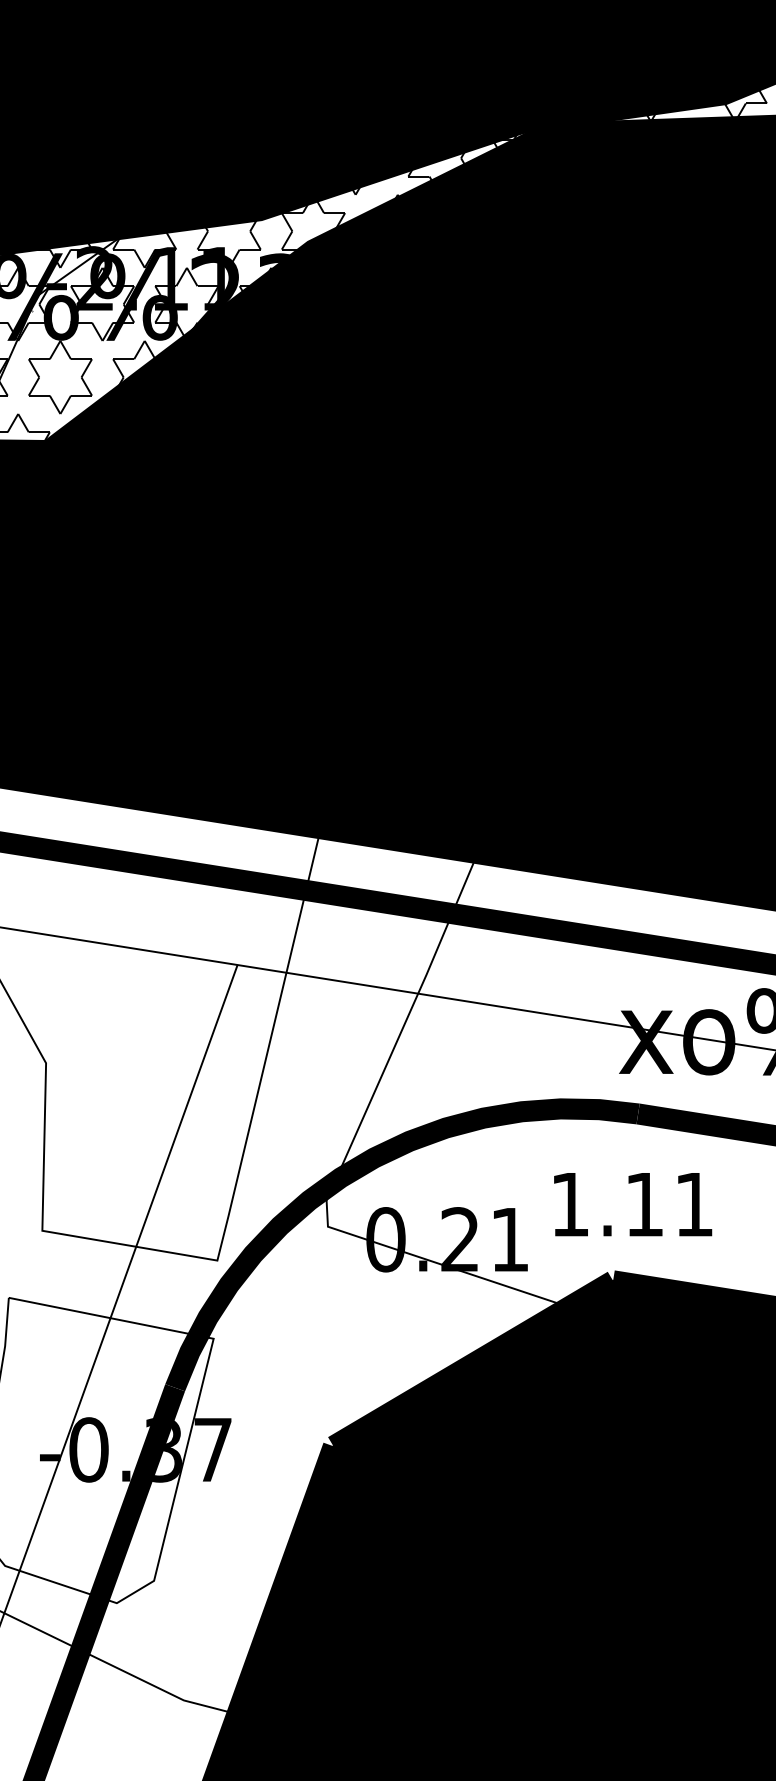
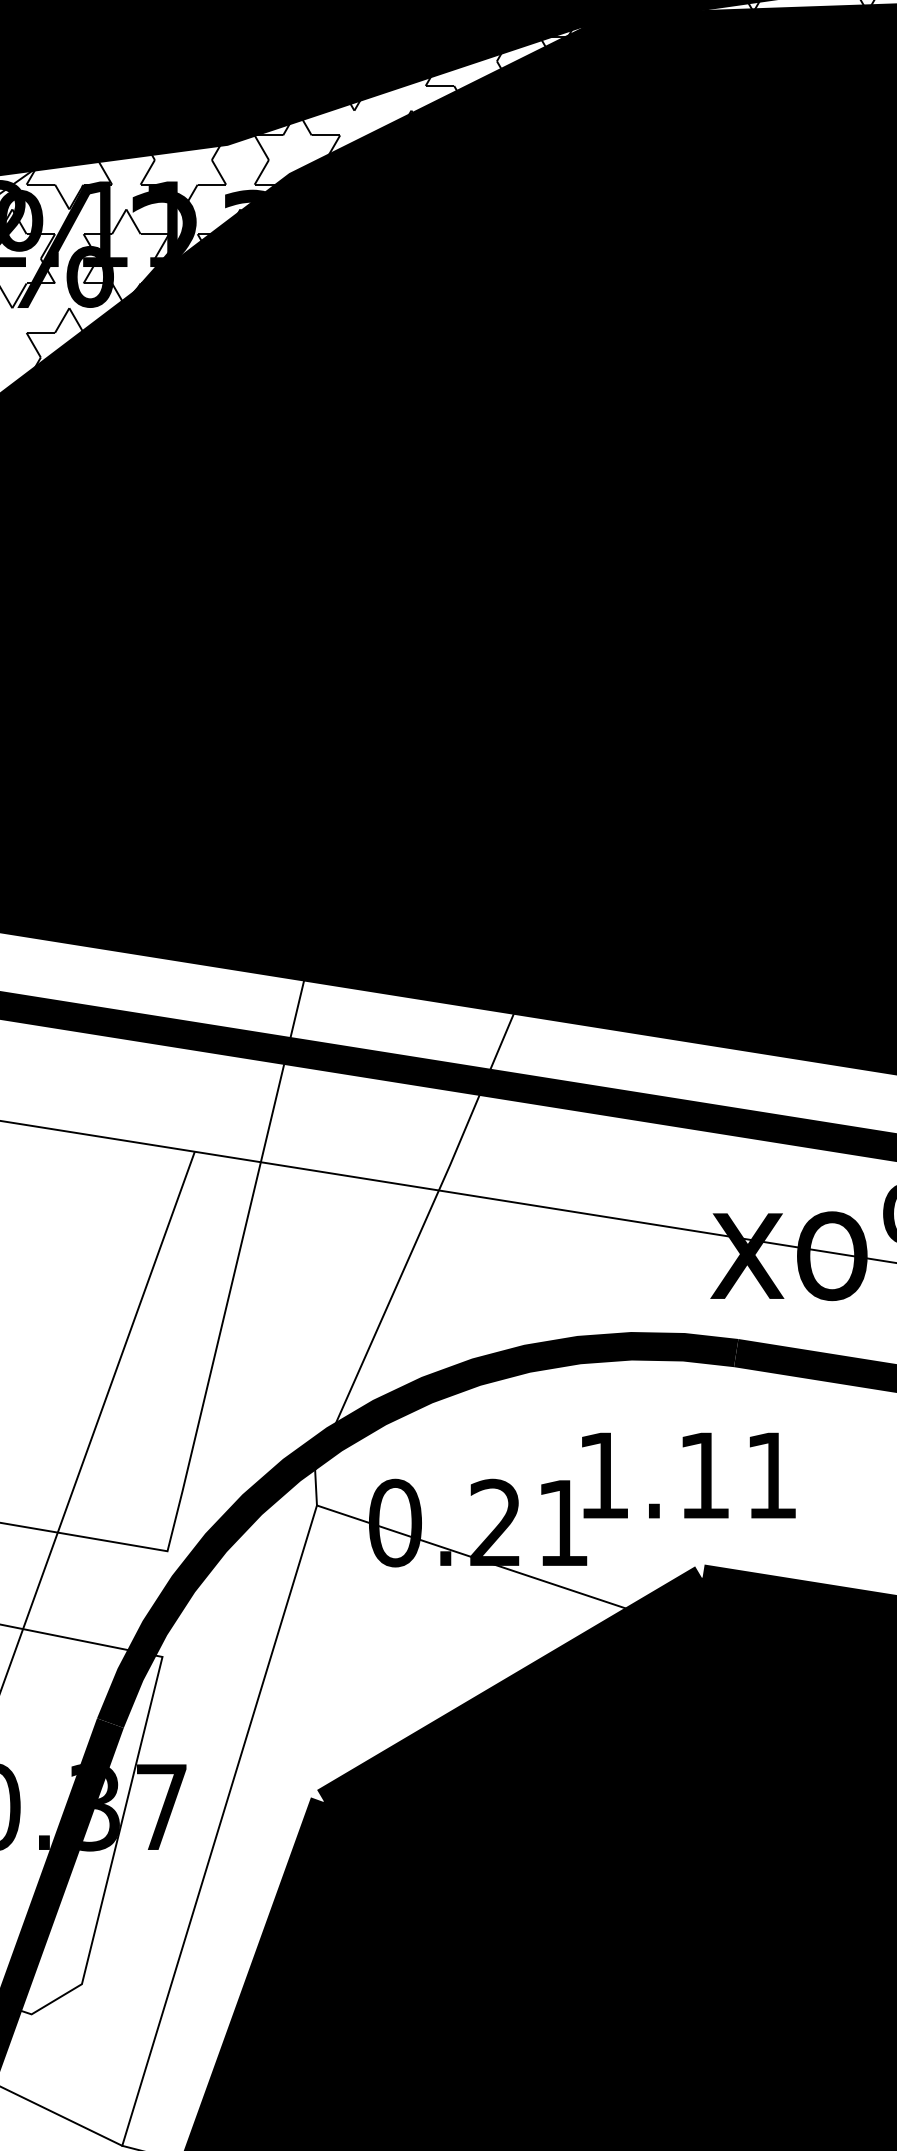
text: (633, 1204) -> (689, 1475), moved
line: (255, 1463) -> (219, 1825), added

